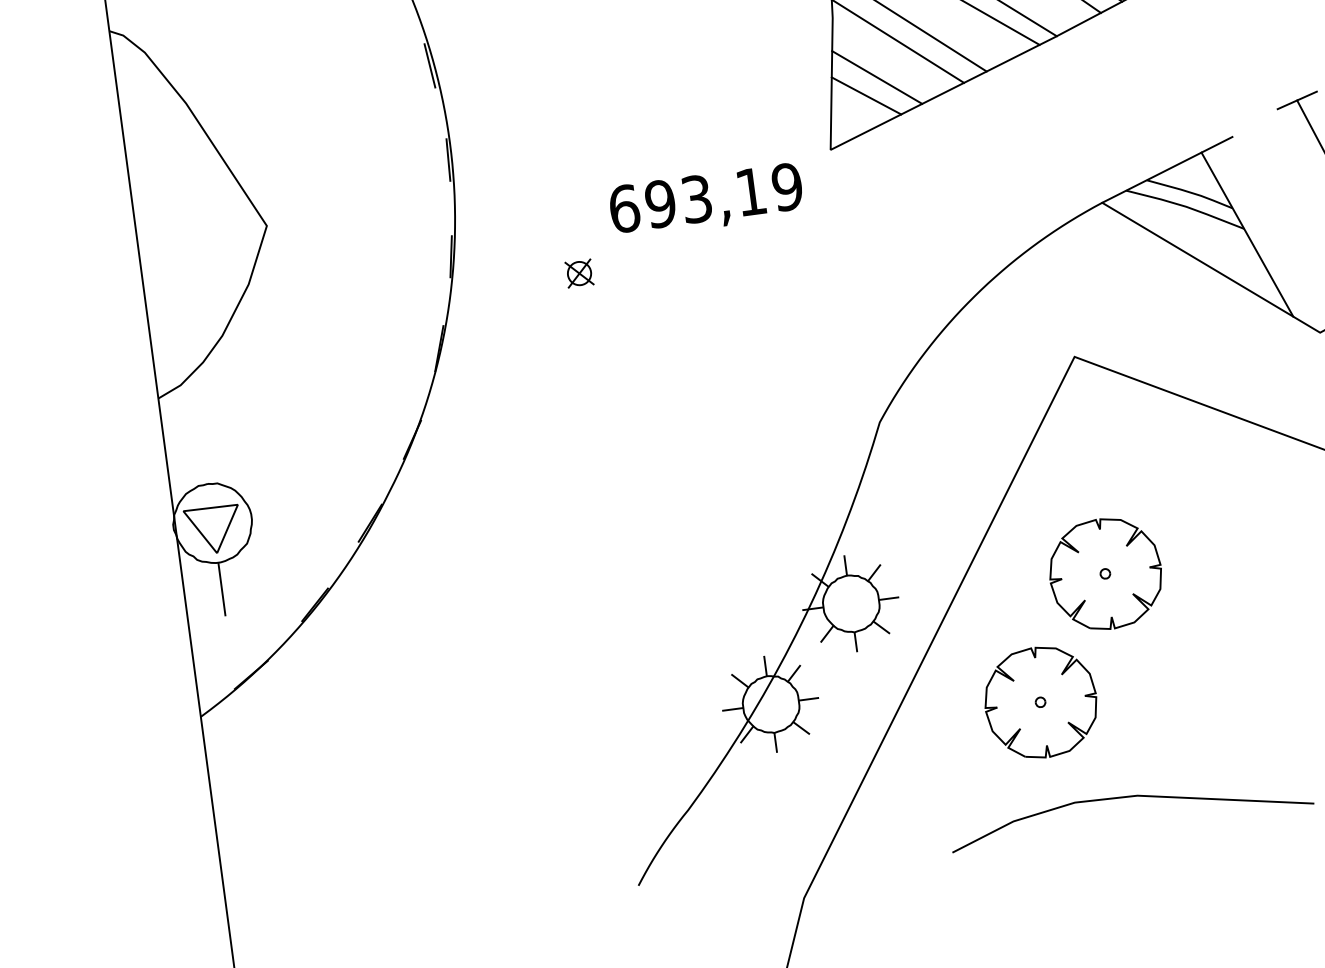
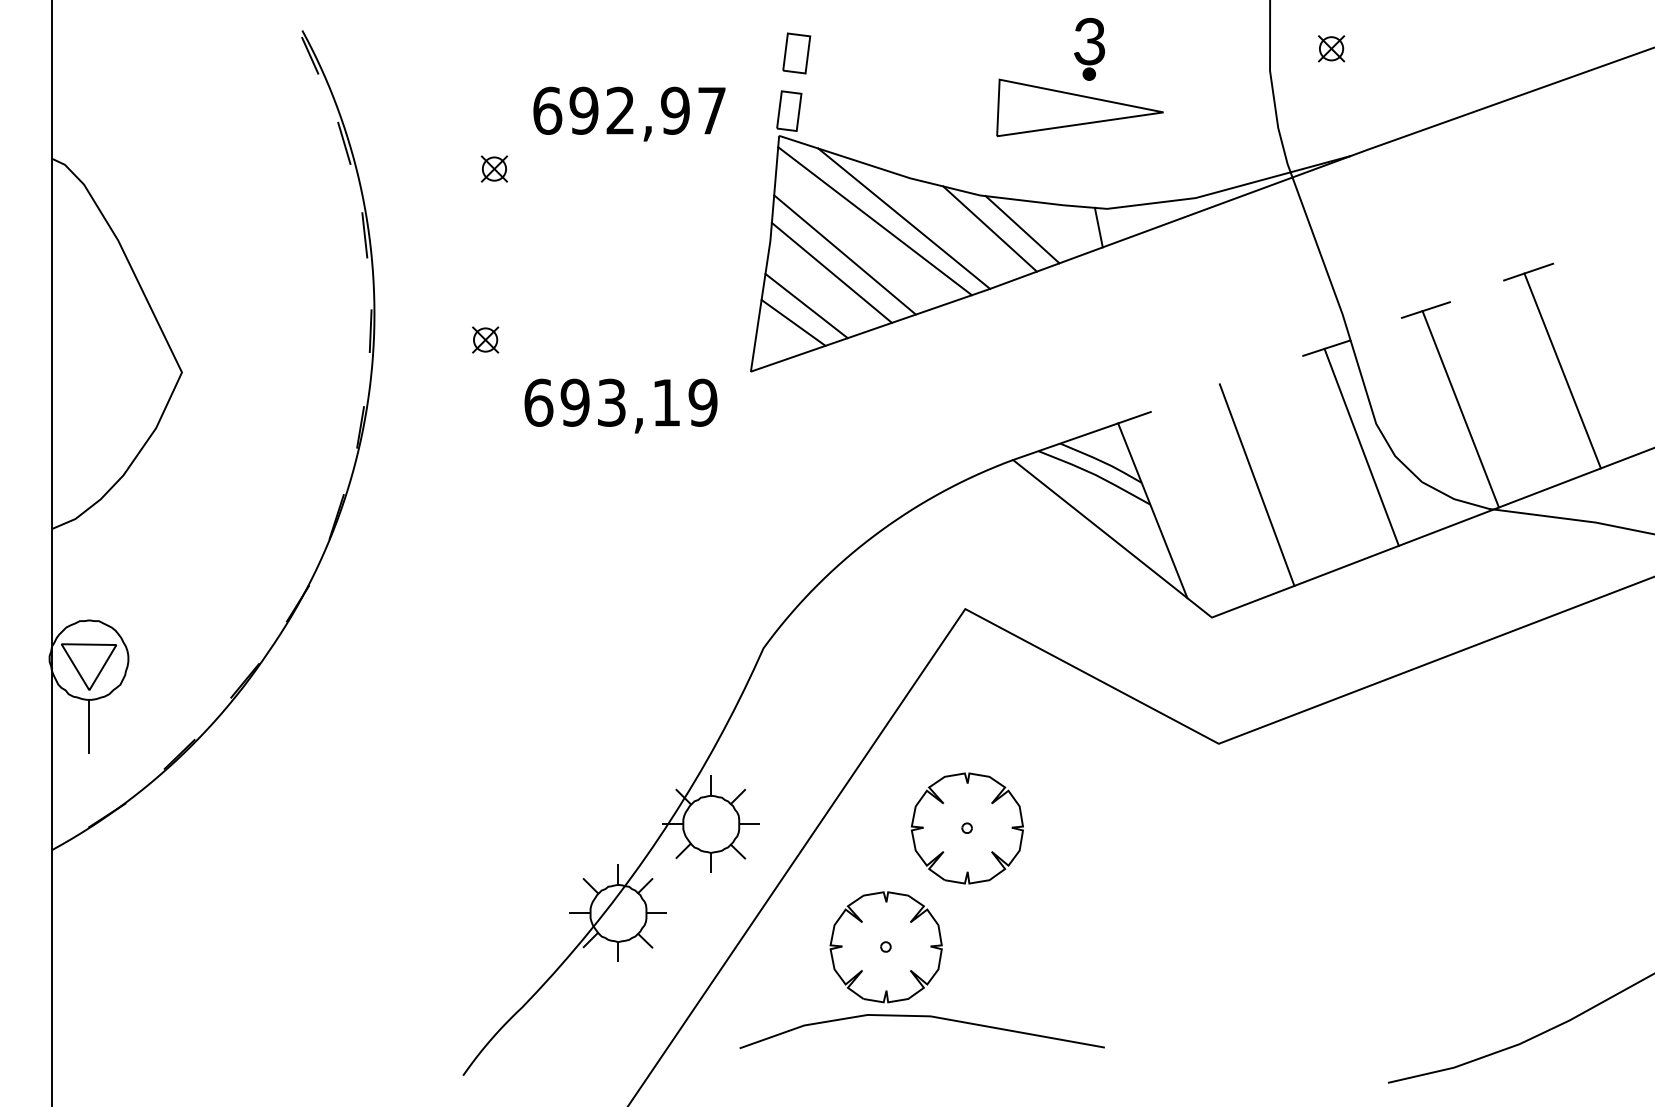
line: (1296, 100) -> (1219, 384), removed
part: (579, 273) -> (485, 339), moved
line: (1129, 797) -> (922, 1017), moved

